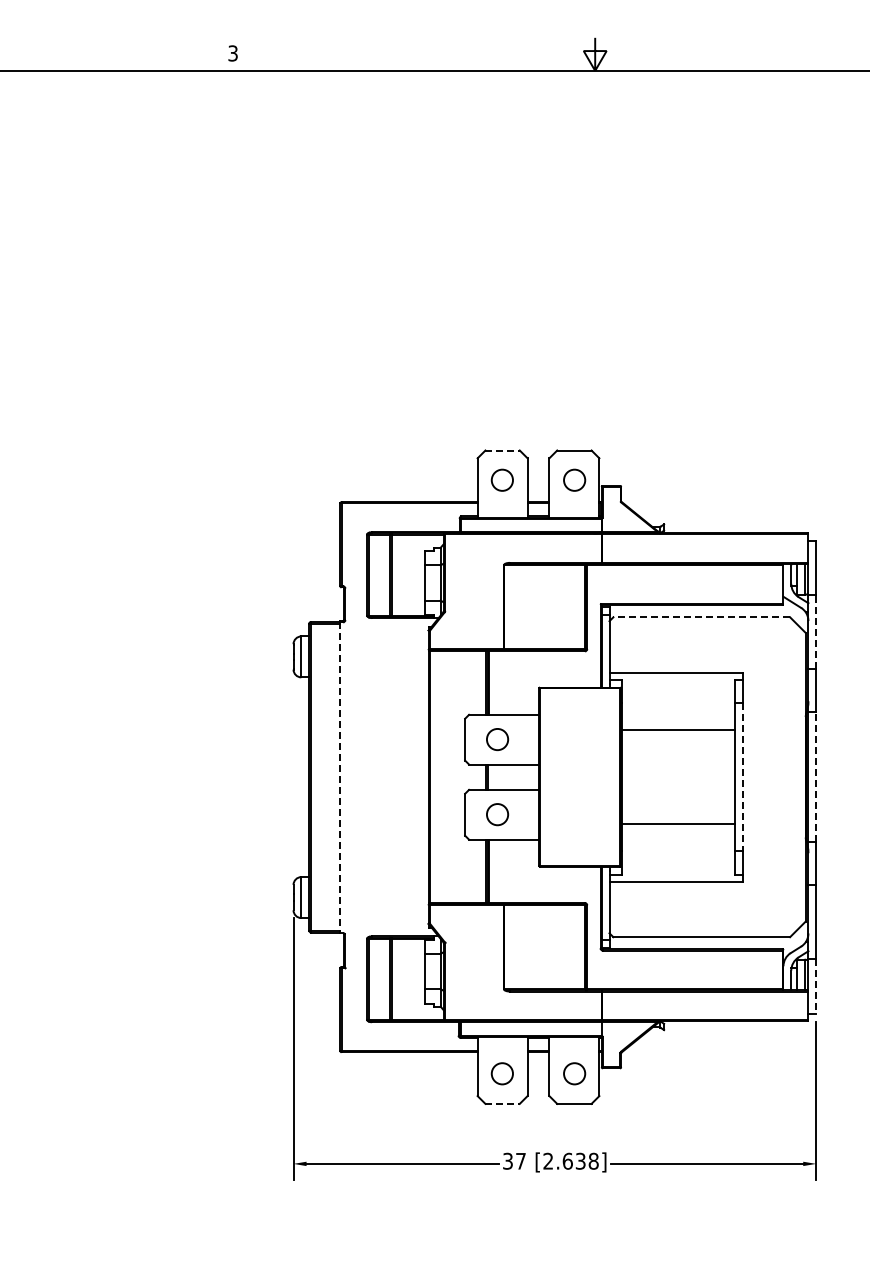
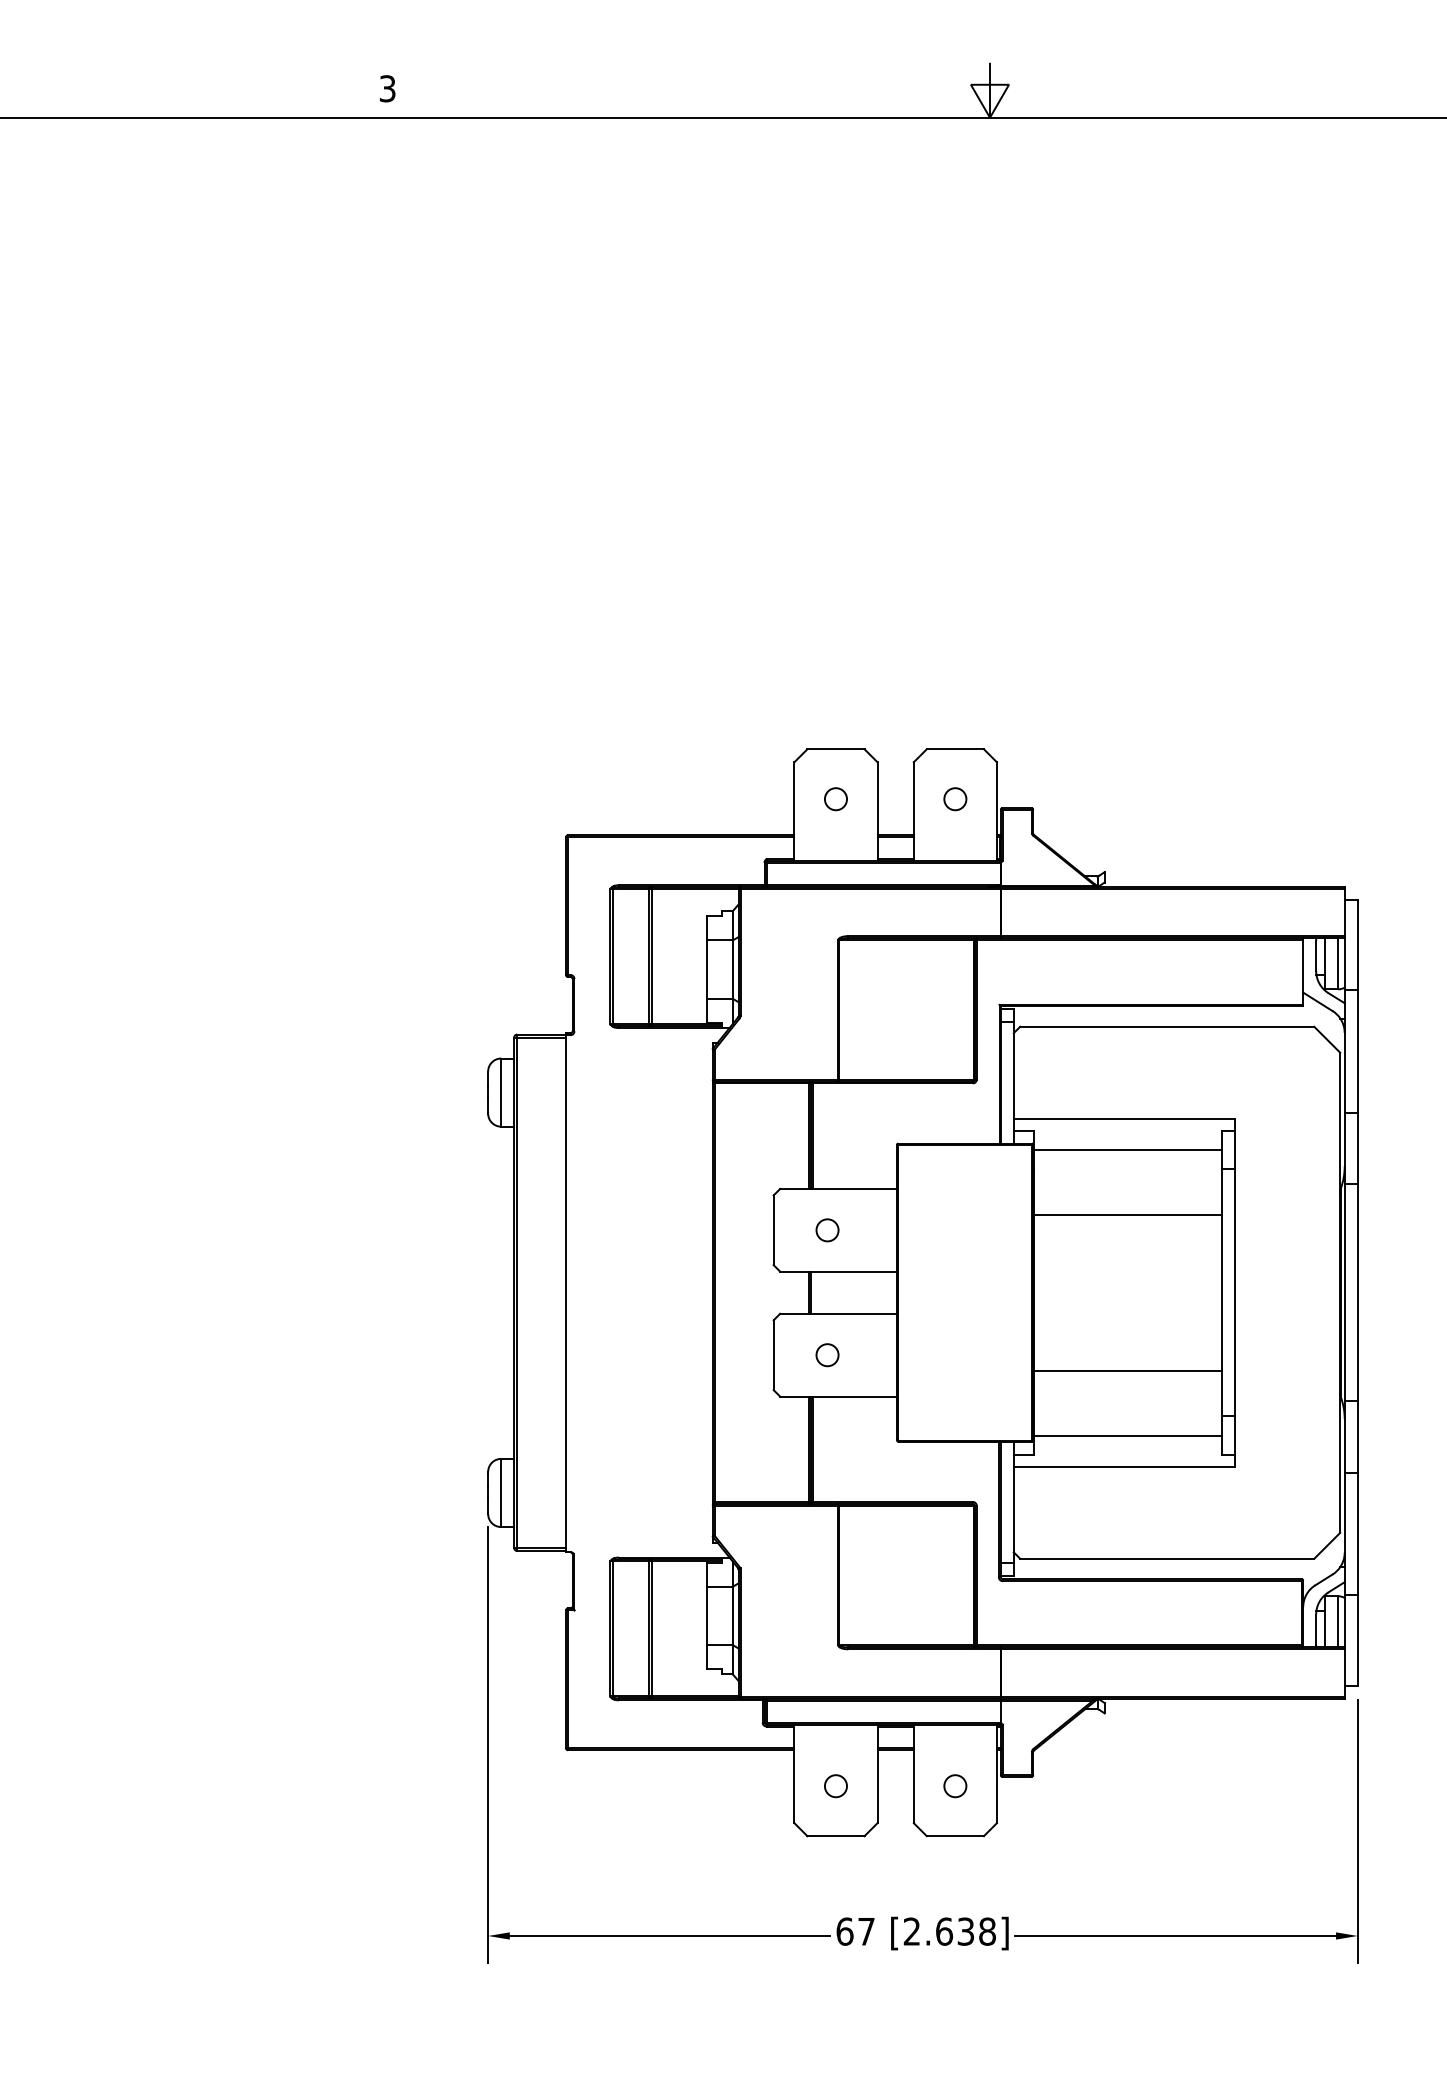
line: (503, 450) -> (837, 749), dashed -> solid
circle: (502, 480) -> (835, 799), size x0.62
circle: (573, 480) -> (953, 799), size x0.62
line: (701, 617) -> (1166, 1027), dashed -> solid
line: (816, 632) -> (1358, 1051), dashed -> solid
line: (677, 691) -> (1126, 1150), added
circle: (497, 739) -> (827, 1229), size x0.62
line: (816, 776) -> (1358, 1291), dashed -> solid
line: (742, 777) -> (1235, 1293), dashed -> solid
line: (340, 778) -> (566, 1294), dashed -> solid
circle: (497, 814) -> (827, 1354), size x0.62
line: (677, 863) -> (1126, 1436), added
line: (816, 986) -> (1358, 1640), dashed -> solid
circle: (502, 1073) -> (835, 1785), size x0.62
circle: (573, 1073) -> (953, 1785), size x0.62
line: (503, 1103) -> (837, 1835), dashed -> solid
text: (508, 1160) -> (845, 1930), 37 -> 67

